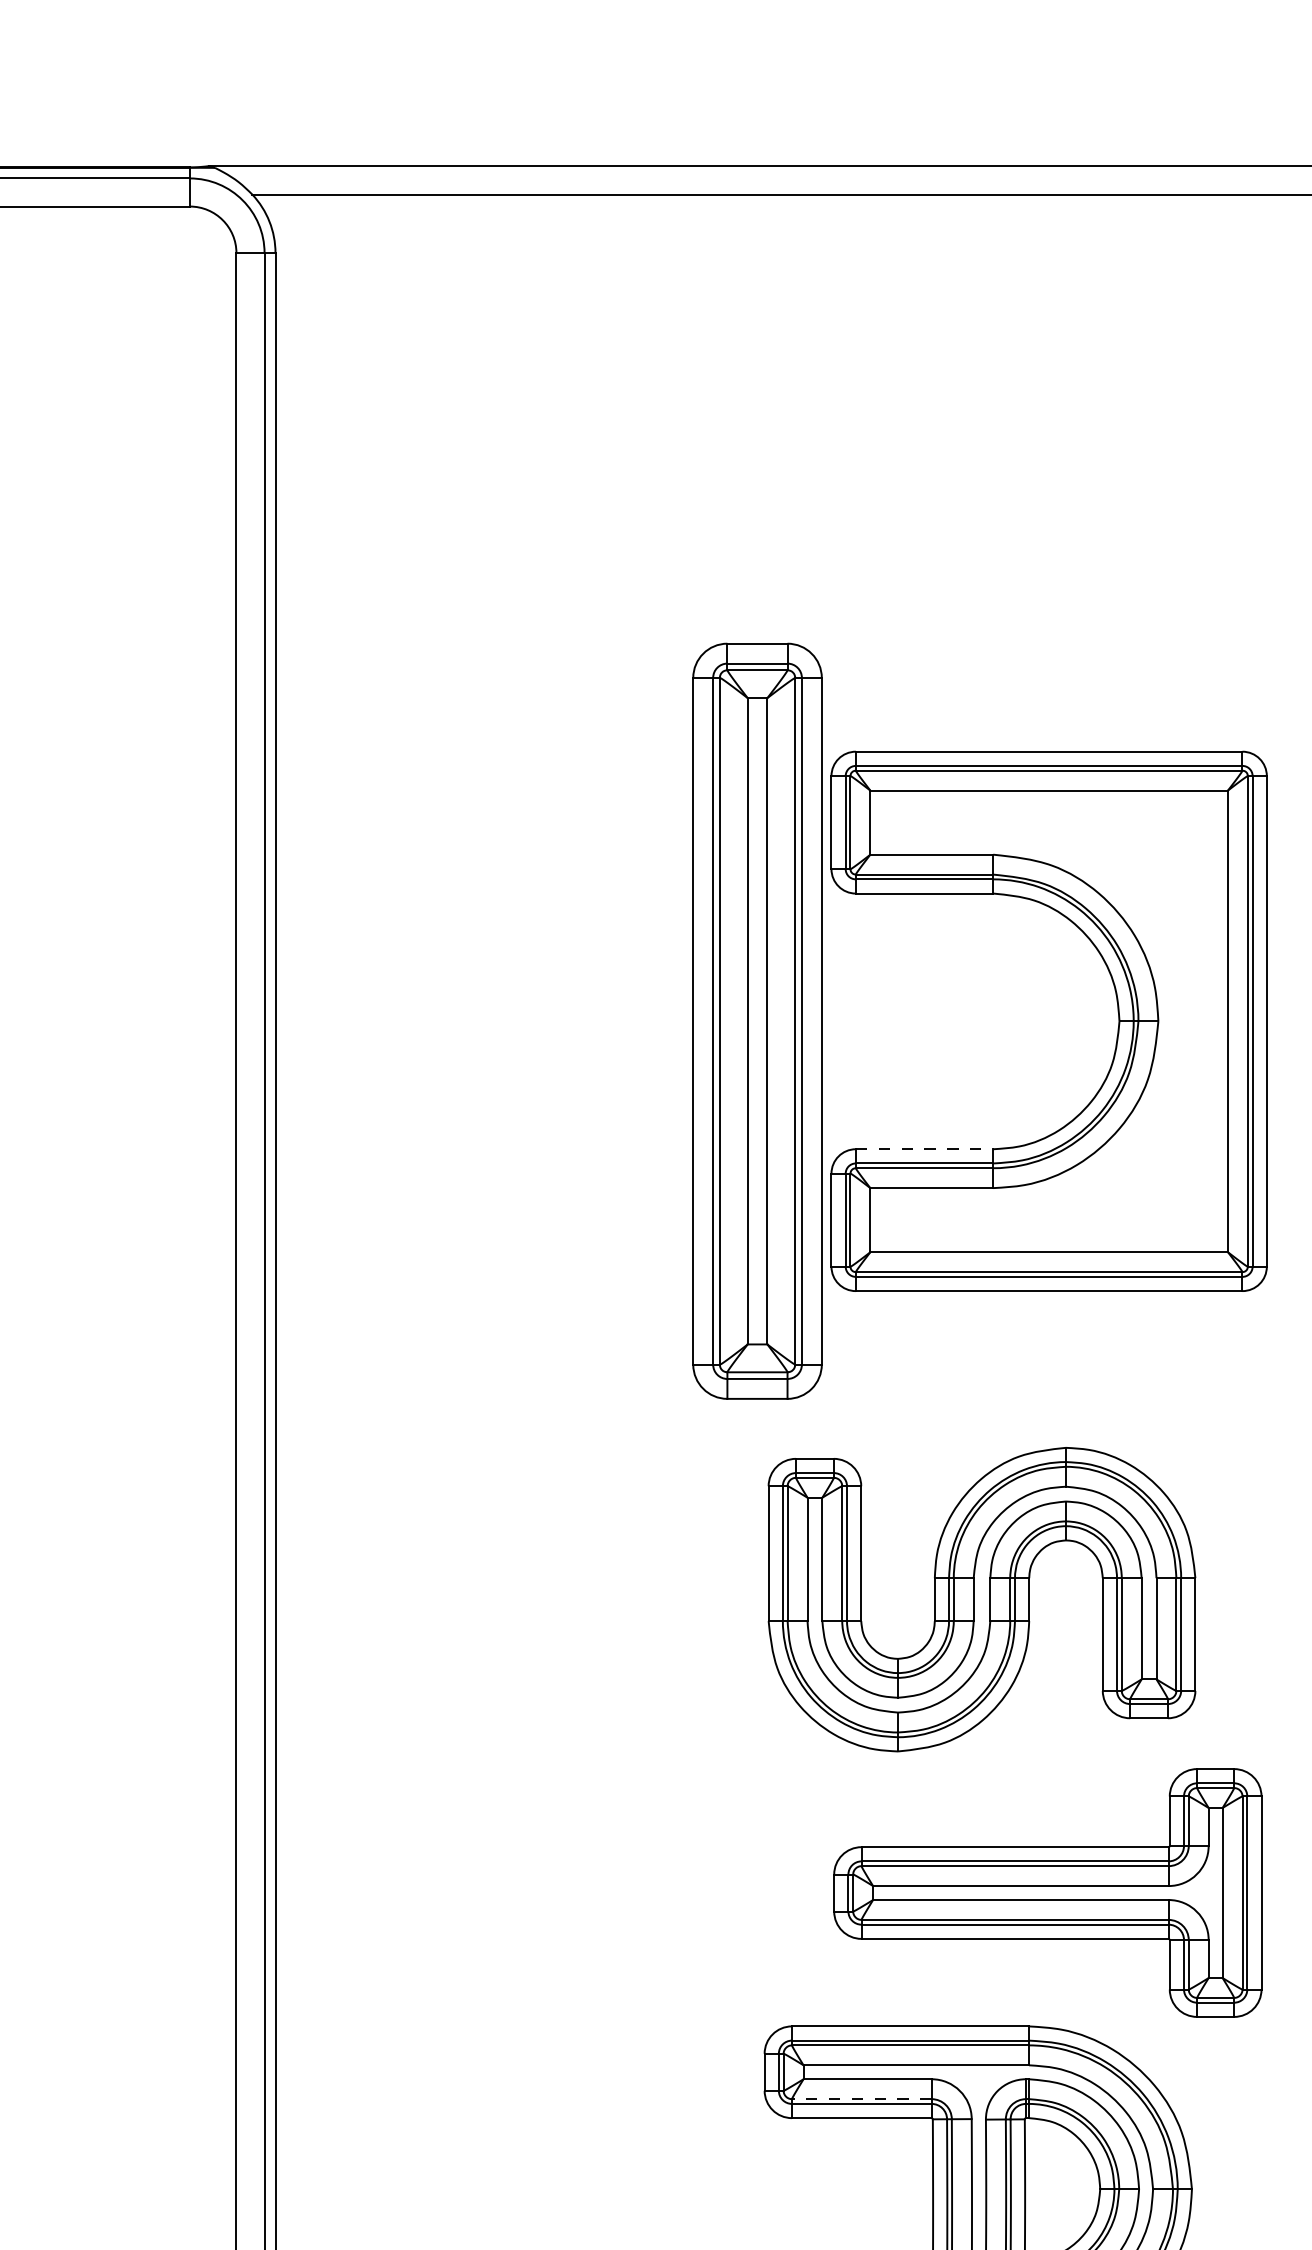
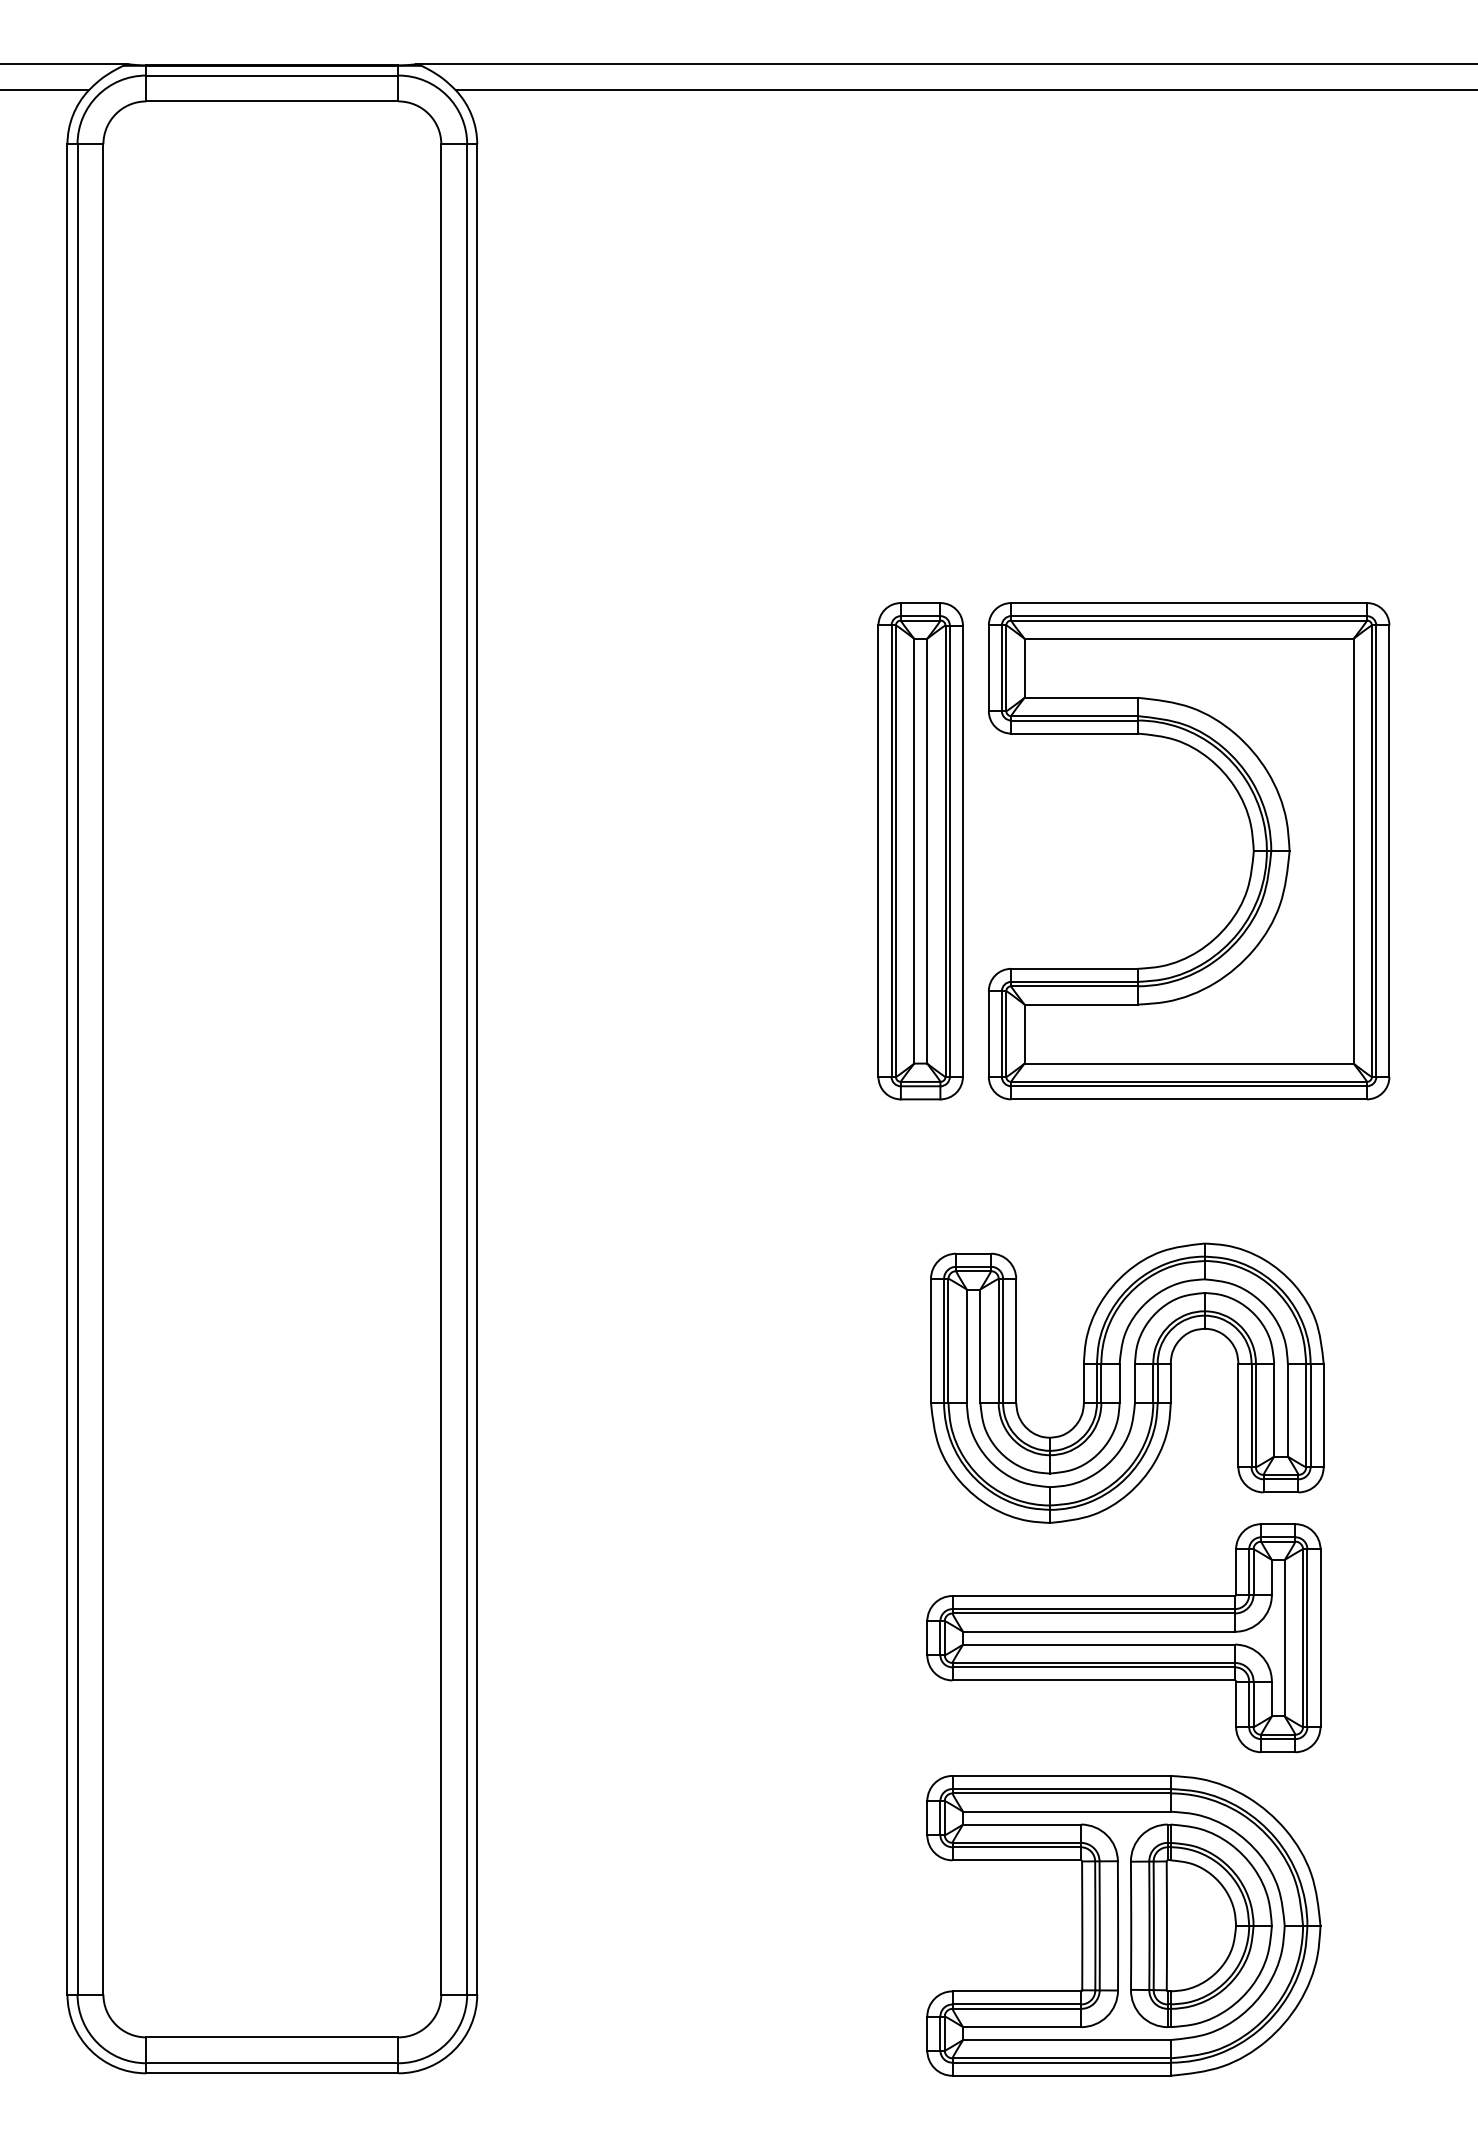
part: (757, 1021) -> (920, 851), size x0.71
line: (924, 1148) -> (1074, 968), dashed -> solid
part: (1047, 1893) -> (1123, 1638), moved
line: (861, 2098) -> (1016, 1842), dashed -> solid

